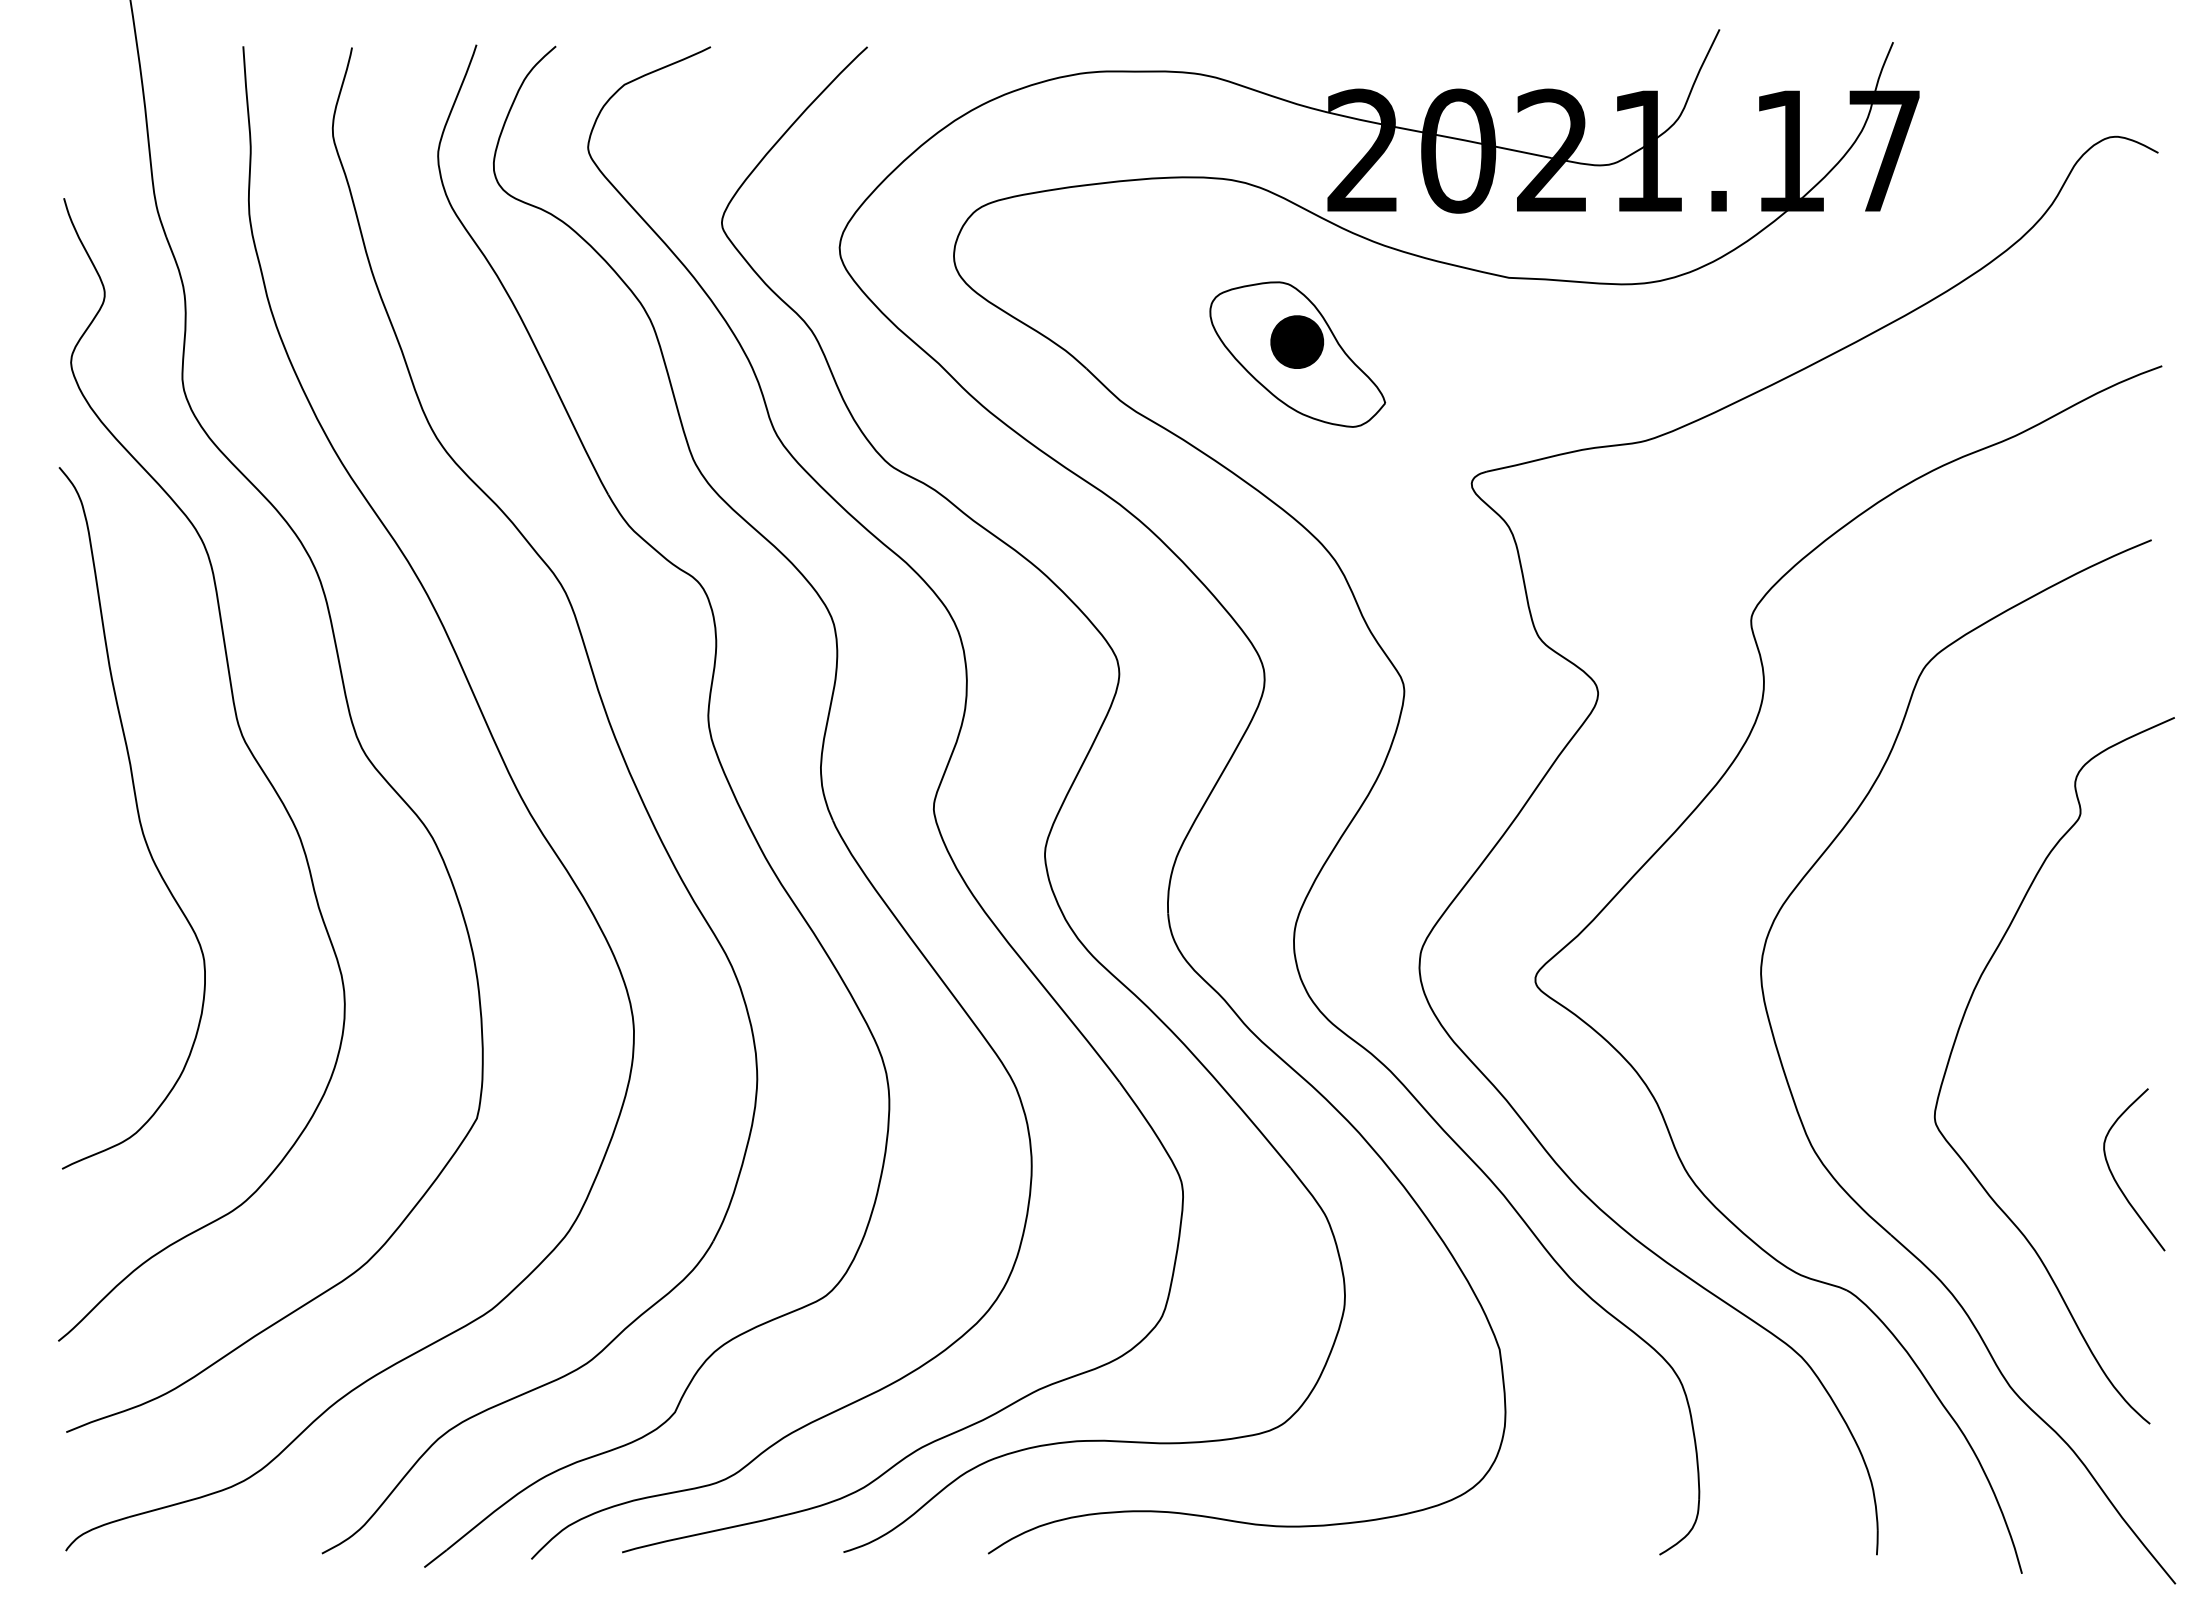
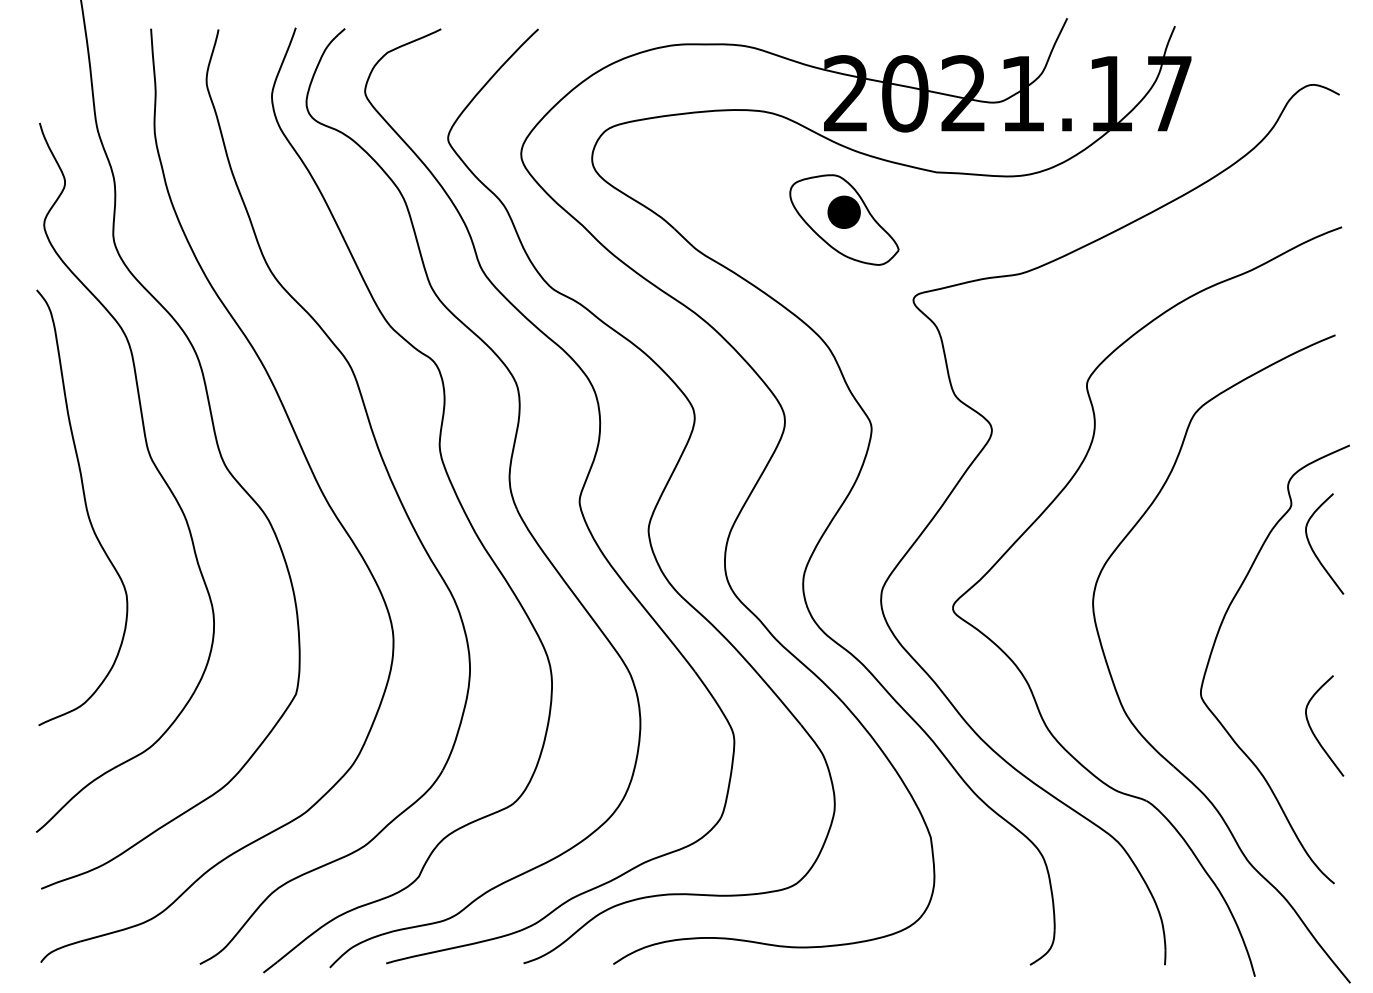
part: (1297, 353) -> (844, 219), moved
curve: (2116, 885) -> (1313, 549), added

